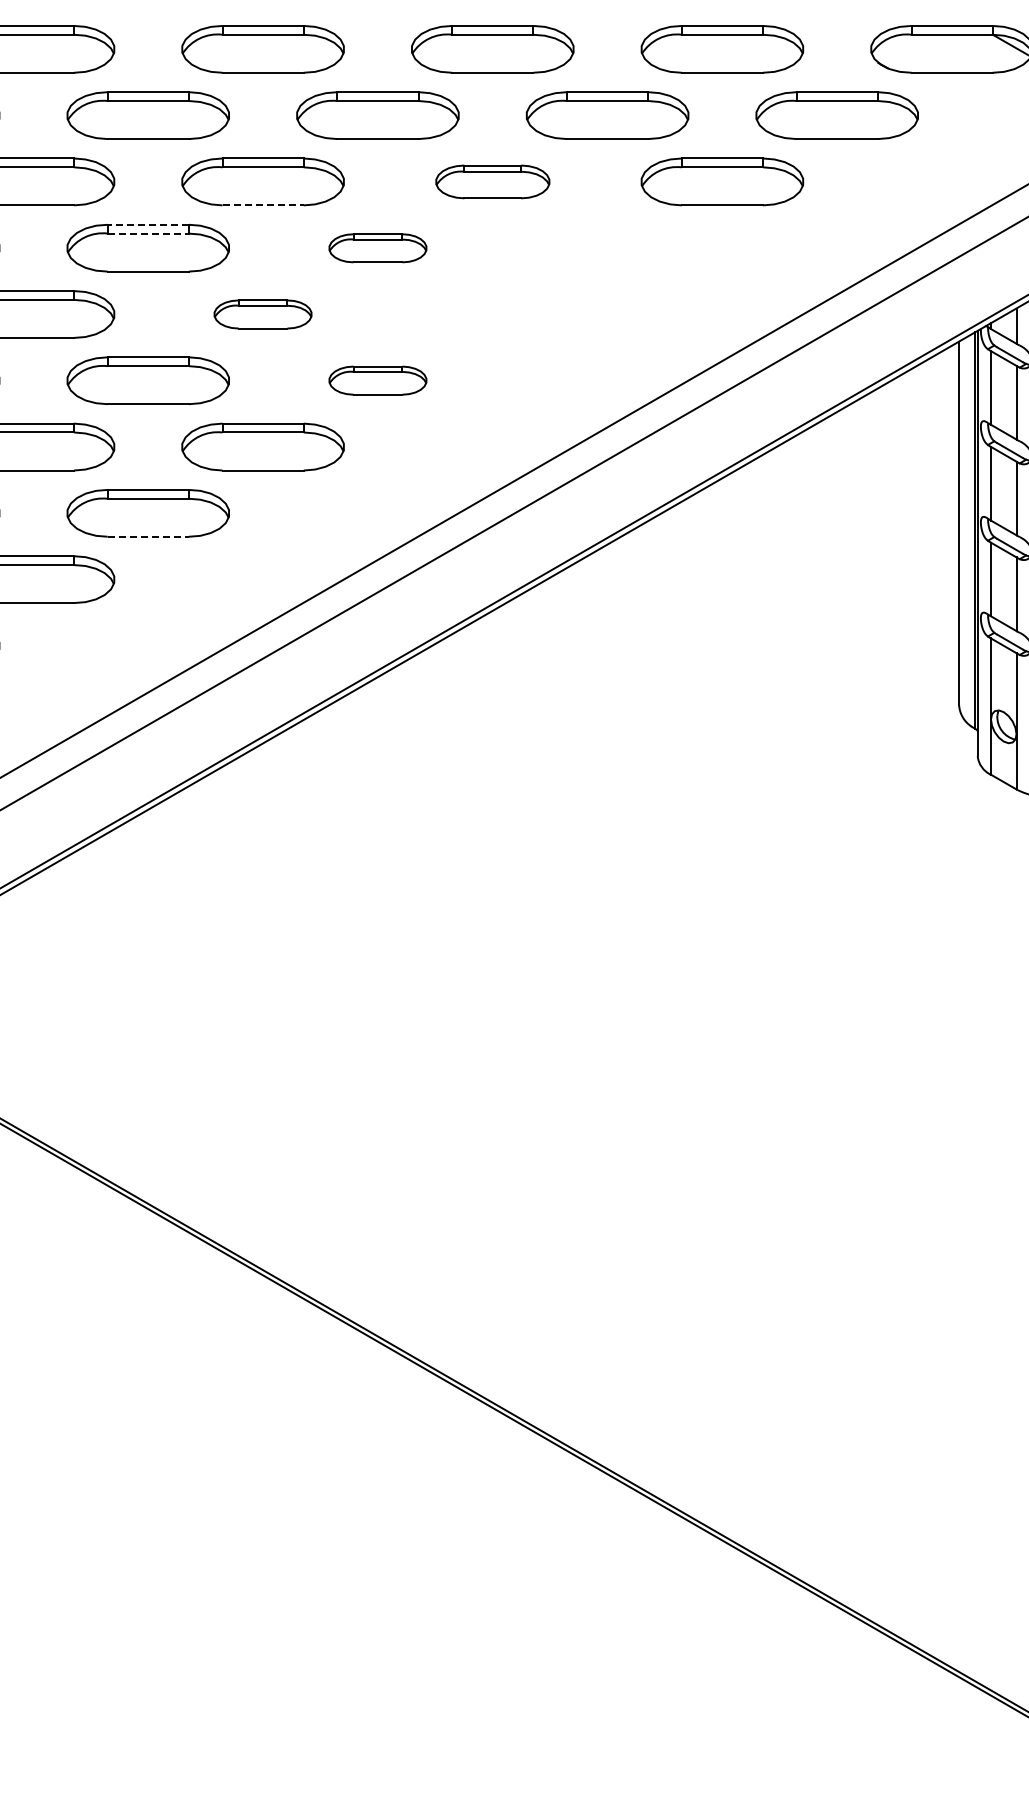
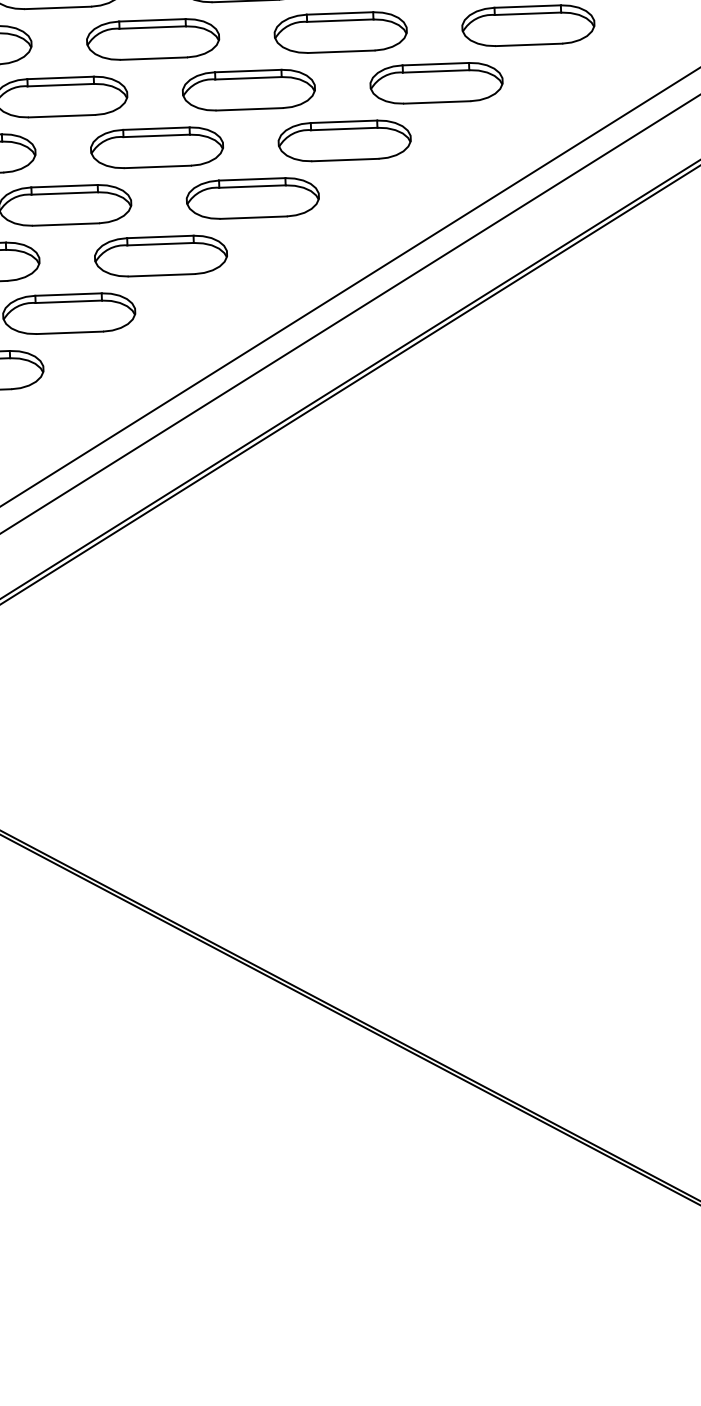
part: (492, 181) -> (340, 32), size x1.43
line: (263, 205) -> (154, 58), dashed -> solid
line: (148, 224) -> (60, 77), dashed -> solid
line: (148, 233) -> (61, 85), dashed -> solid
part: (607, 247) -> (436, 82), added
part: (377, 248) -> (248, 90), size x1.67
part: (262, 314) -> (156, 147), size x1.67
part: (492, 314) -> (344, 140), added
part: (377, 380) -> (252, 198), size x1.67
line: (148, 536) -> (70, 332), dashed -> solid

